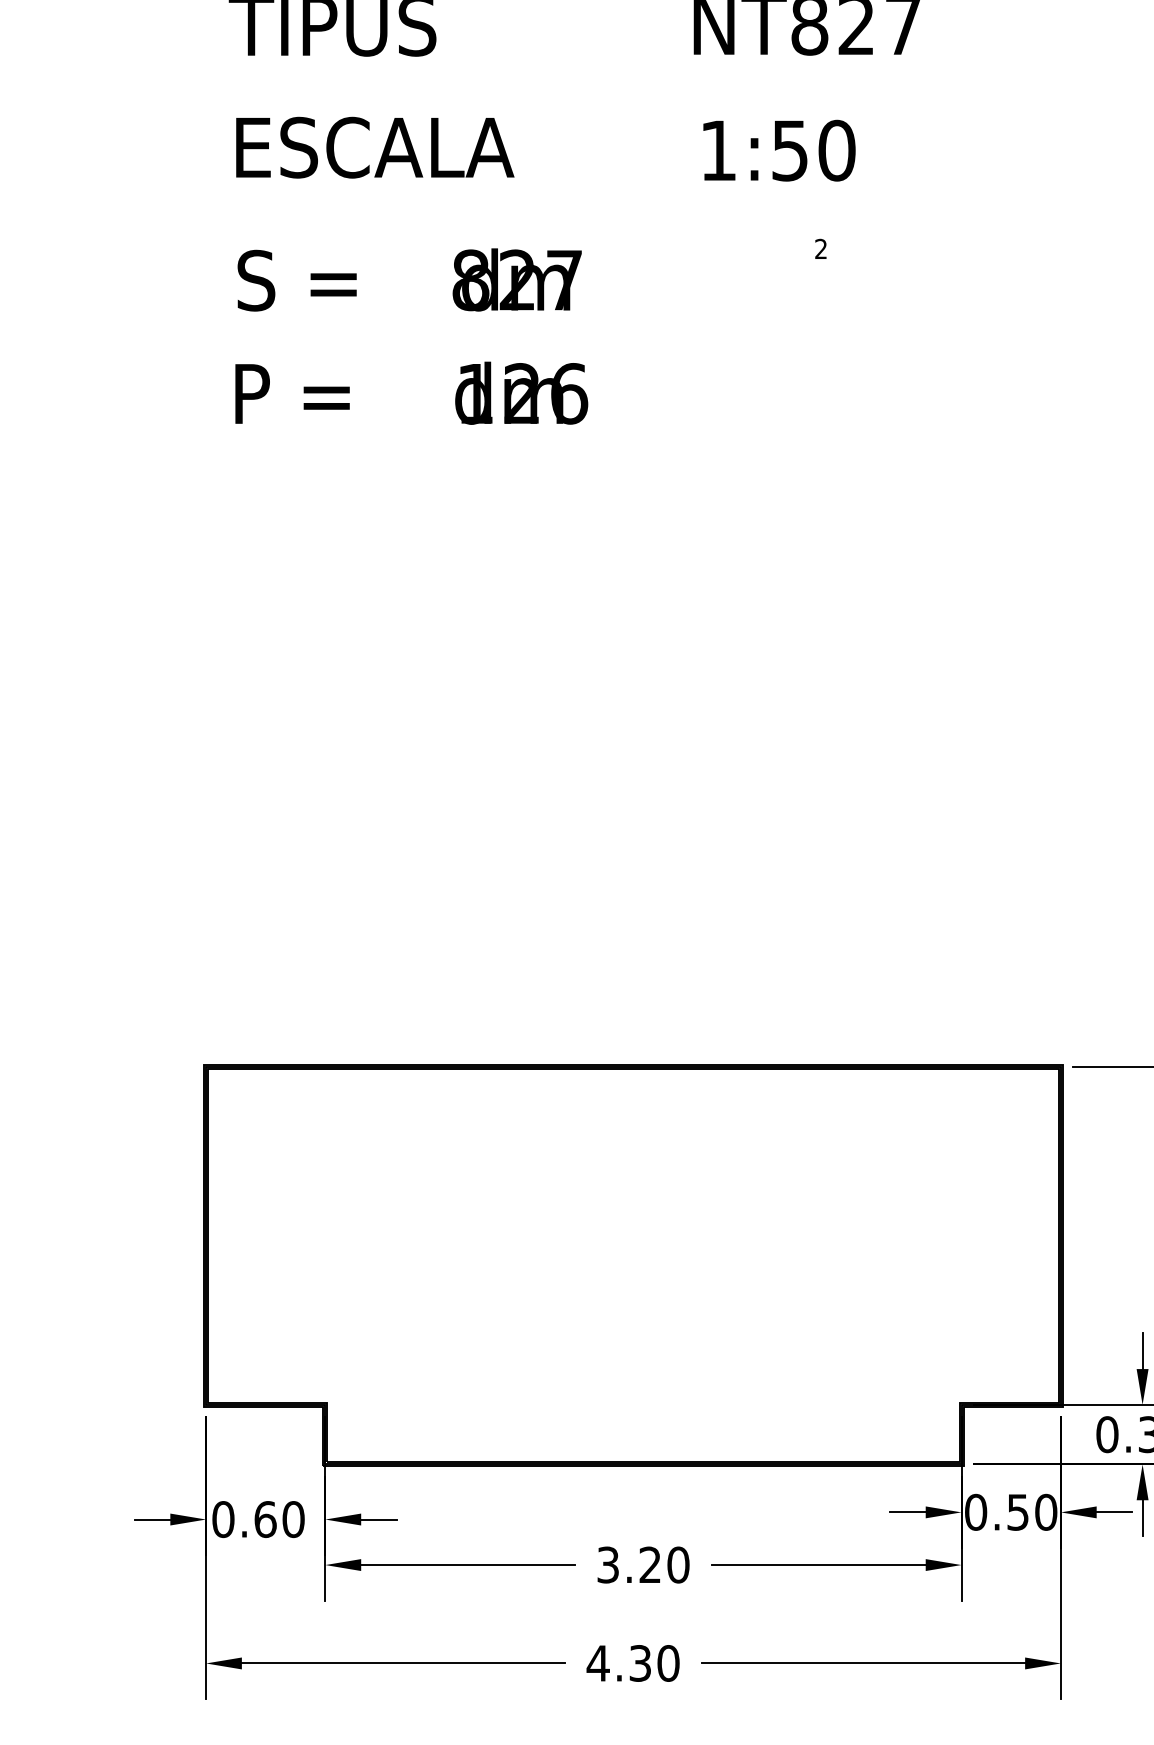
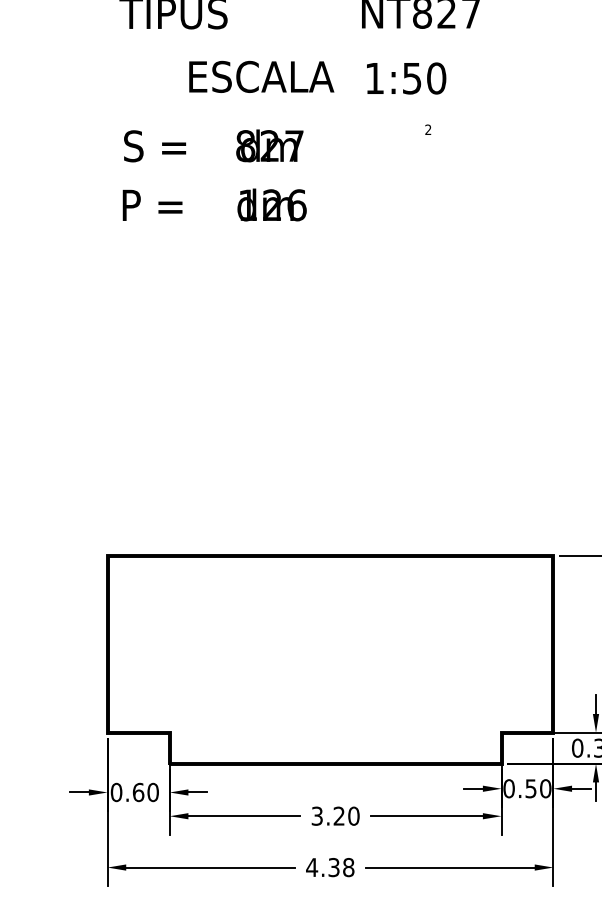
text: (374, 146) -> (261, 76), moved
text: (668, 1663) -> (348, 867), 4.30 -> 4.38

